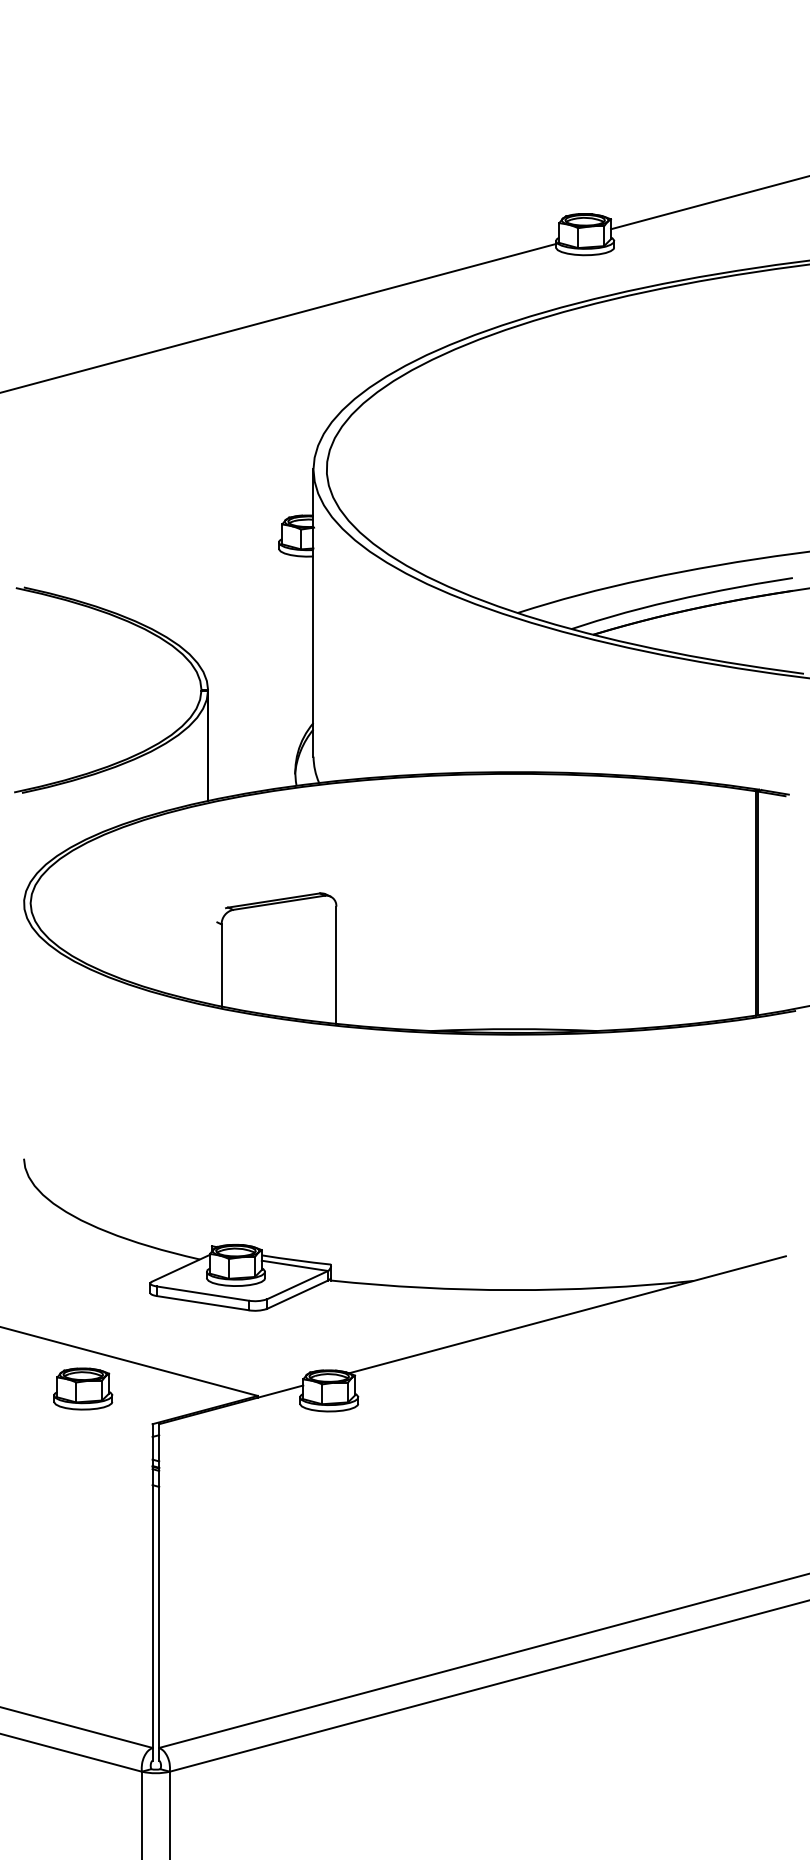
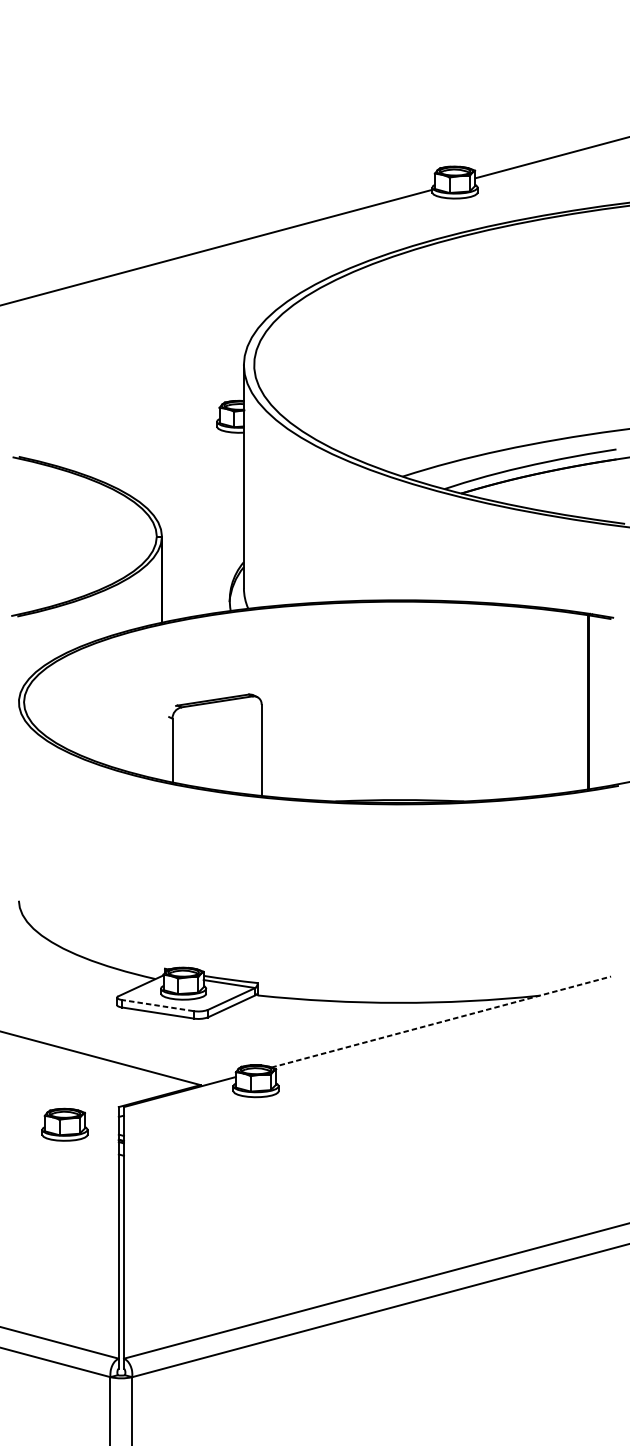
line: (202, 1293) -> (157, 1005), solid -> dashed
line: (567, 1314) -> (441, 1021), solid -> dashed
part: (83, 1388) -> (65, 1124), moved

